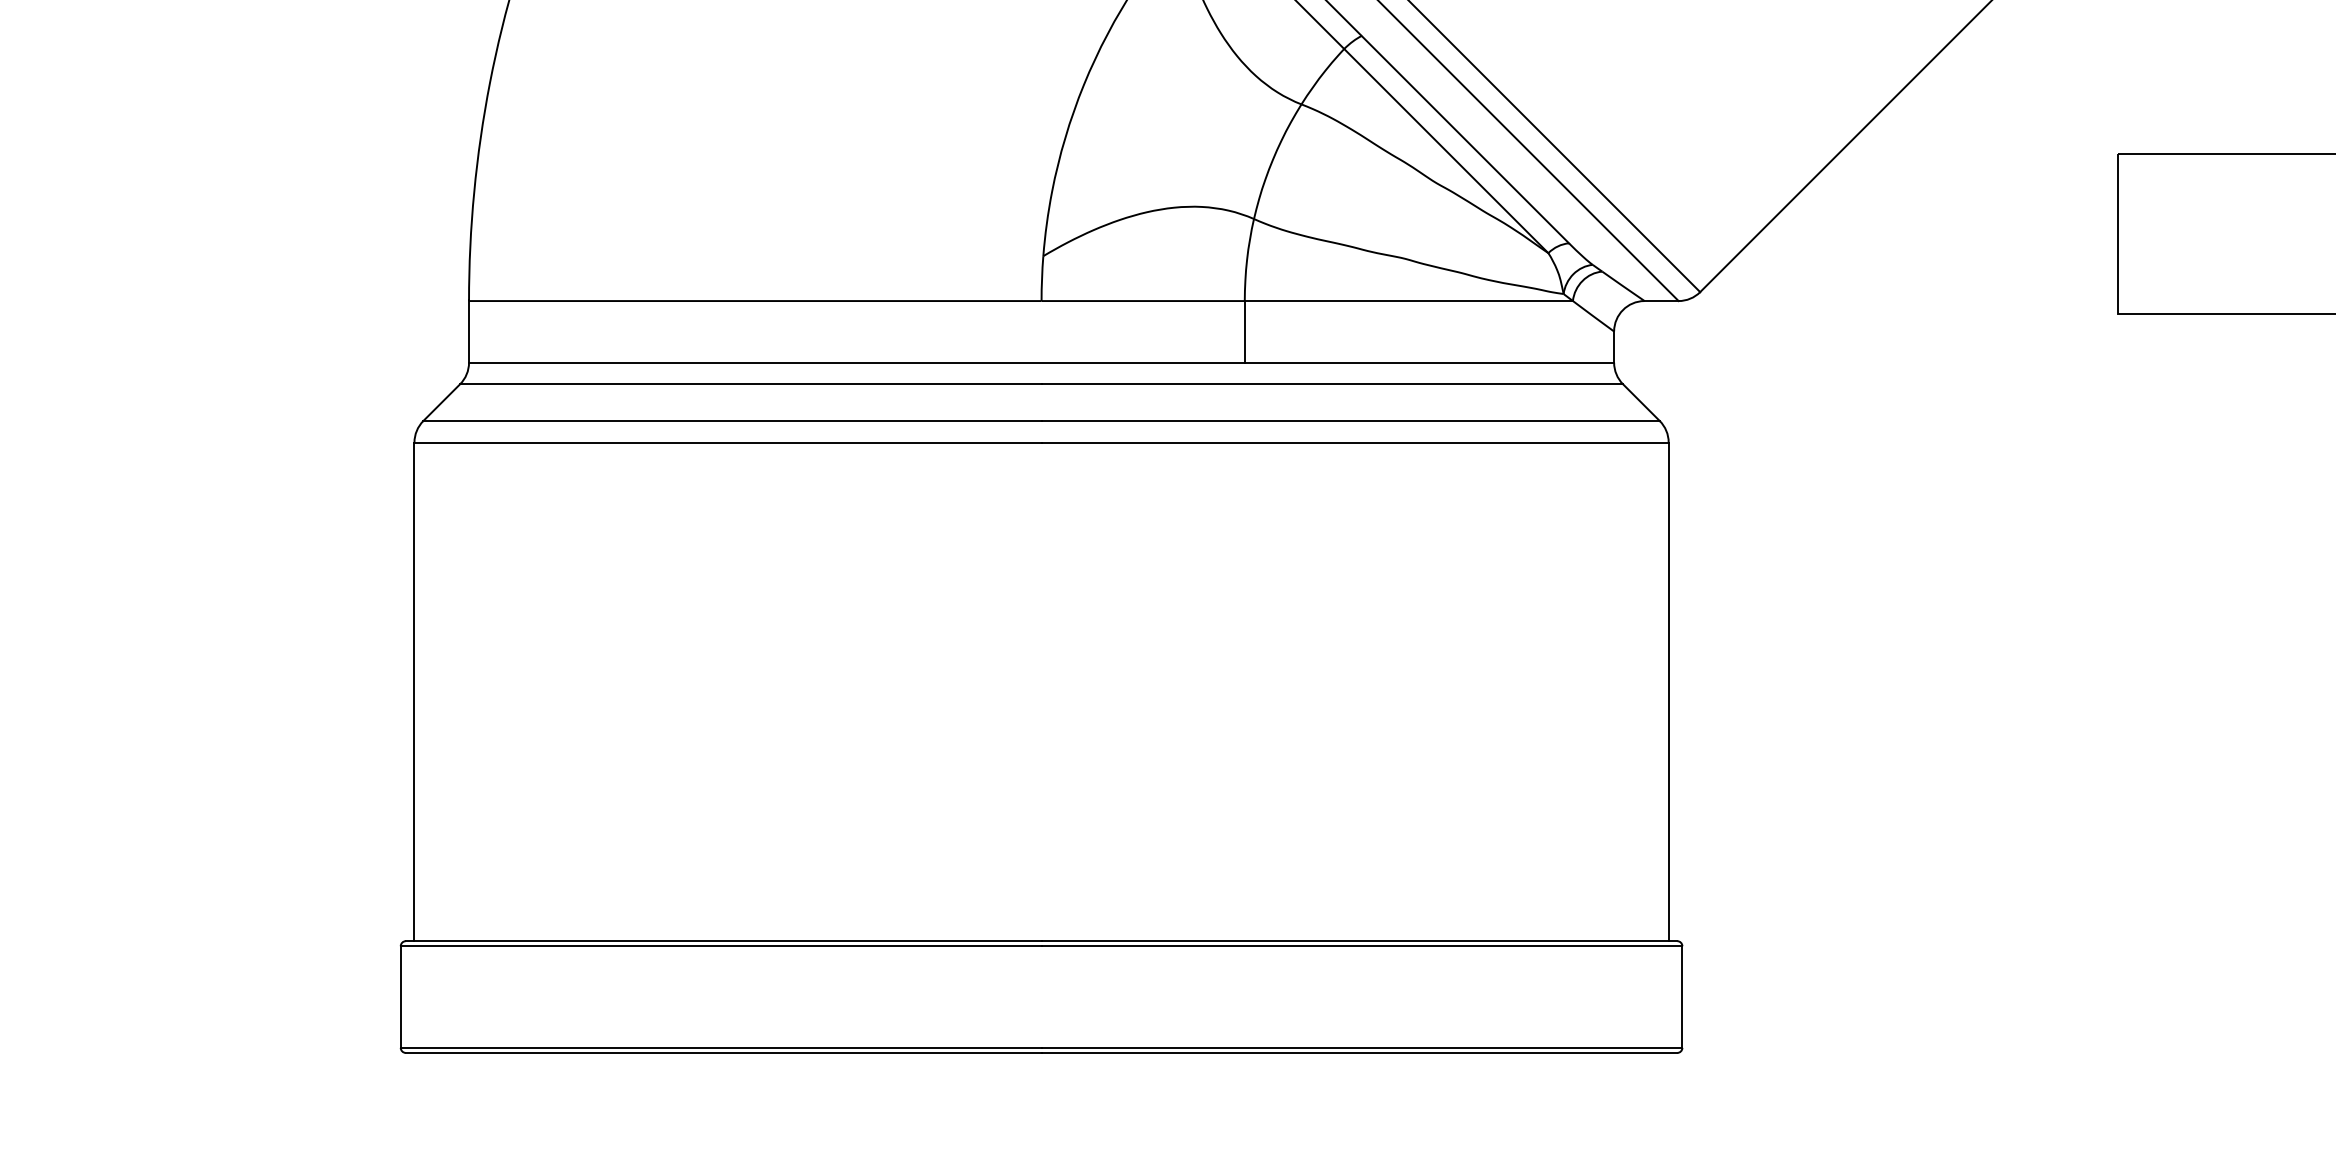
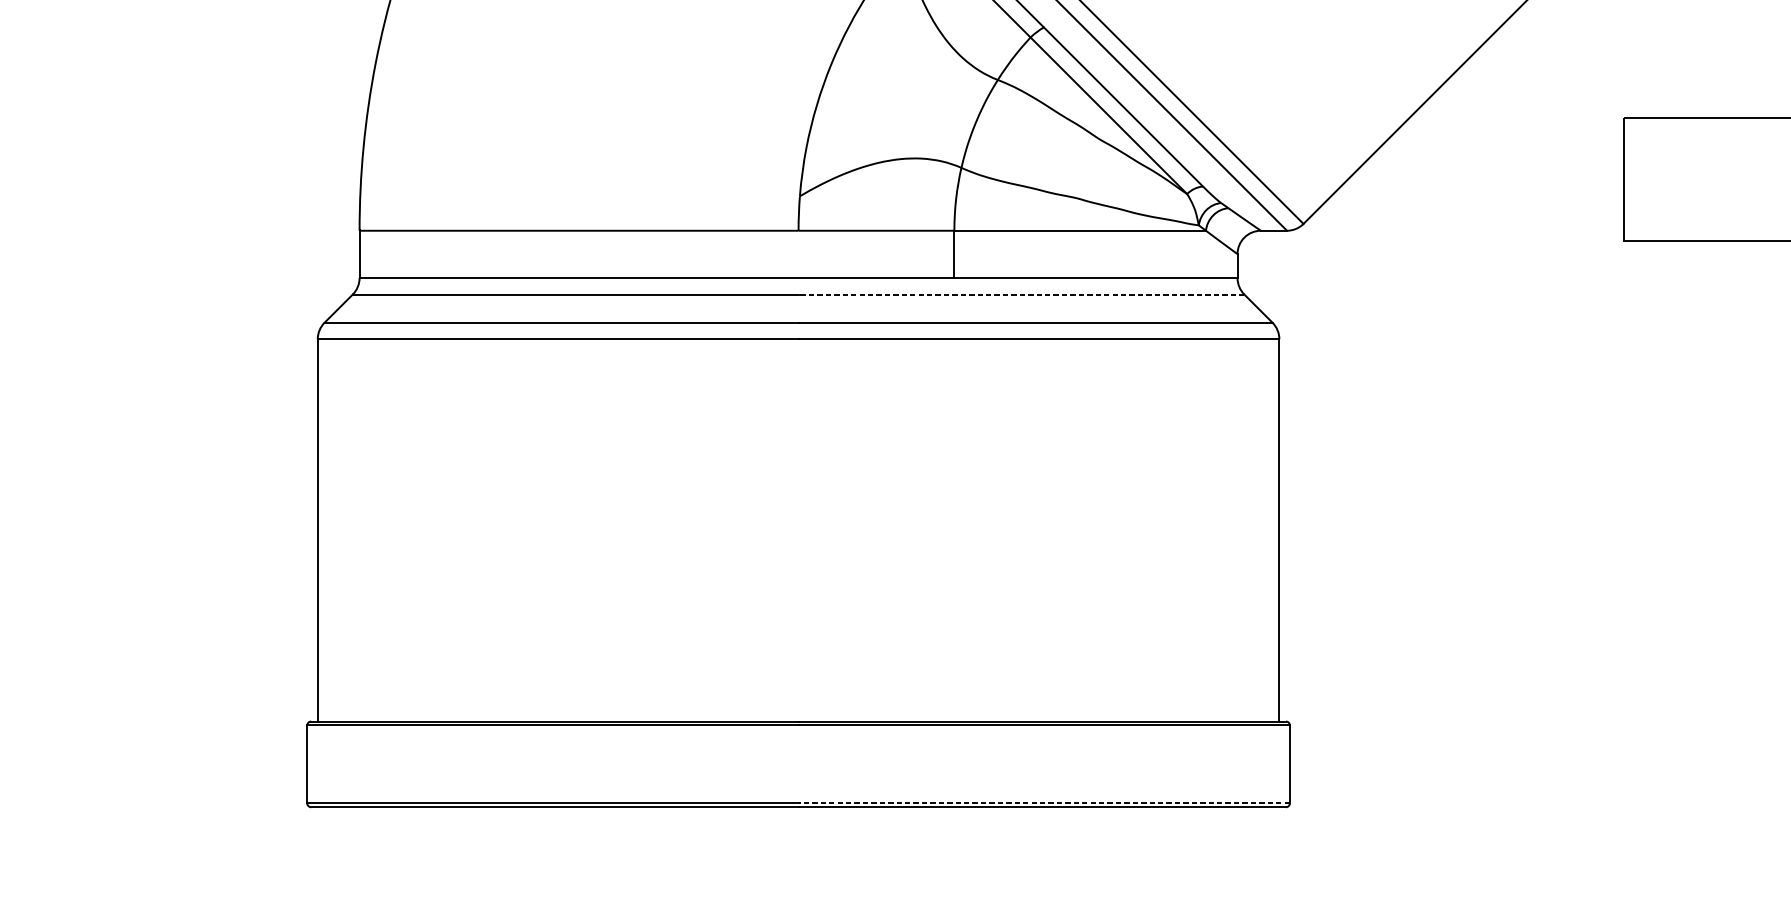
line: (1332, 384) -> (1021, 294), solid -> dashed
line: (1361, 1047) -> (1043, 803), solid -> dashed

